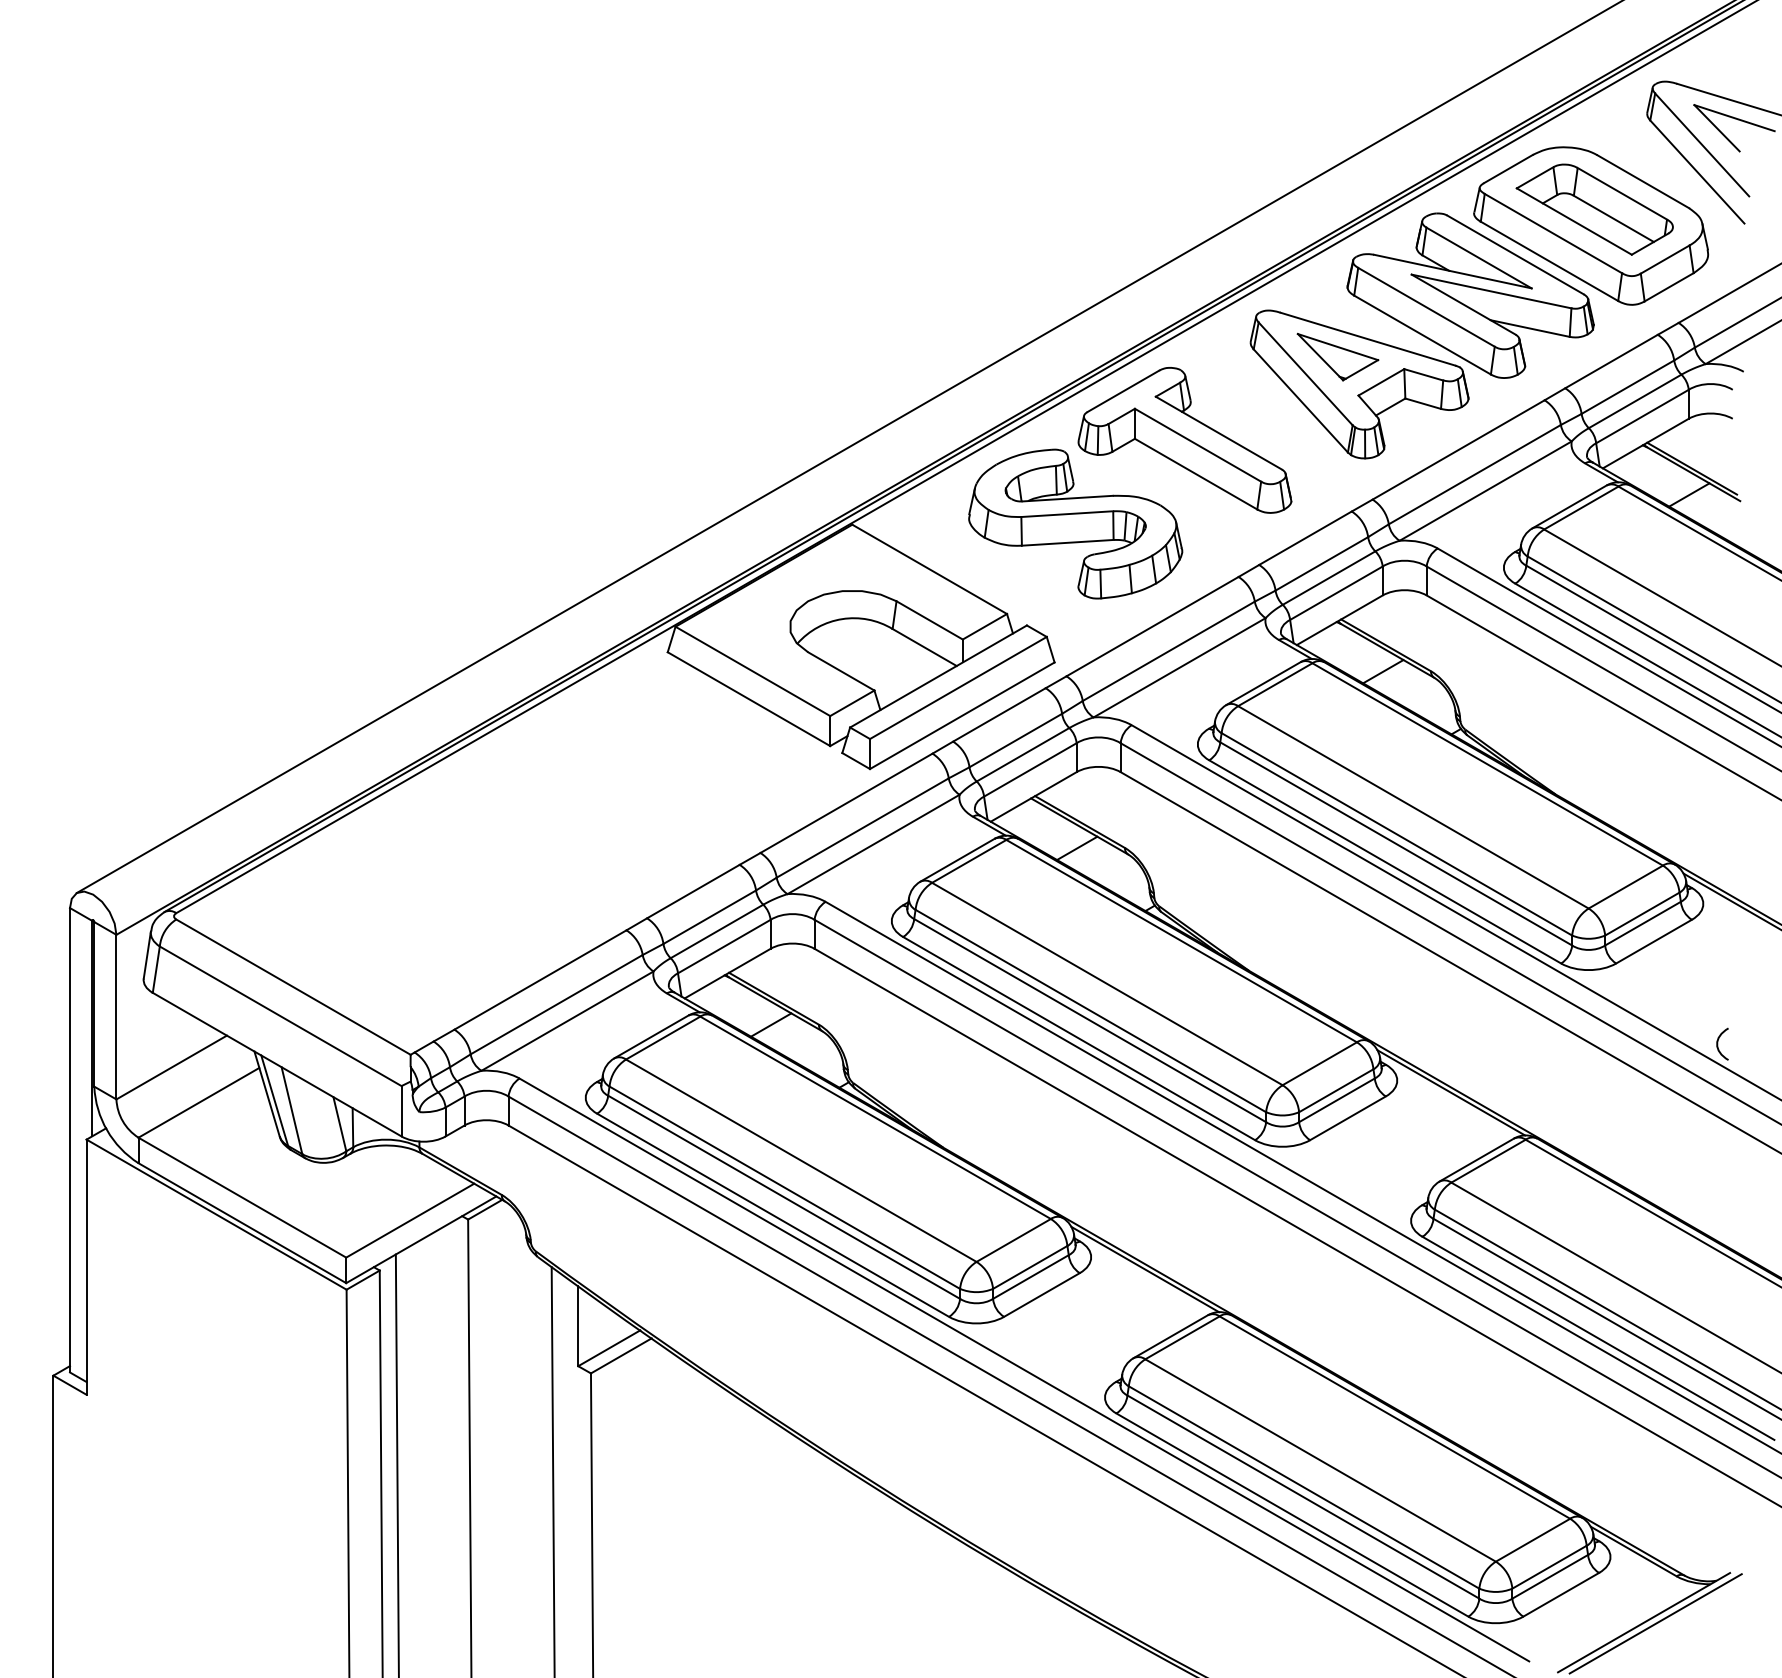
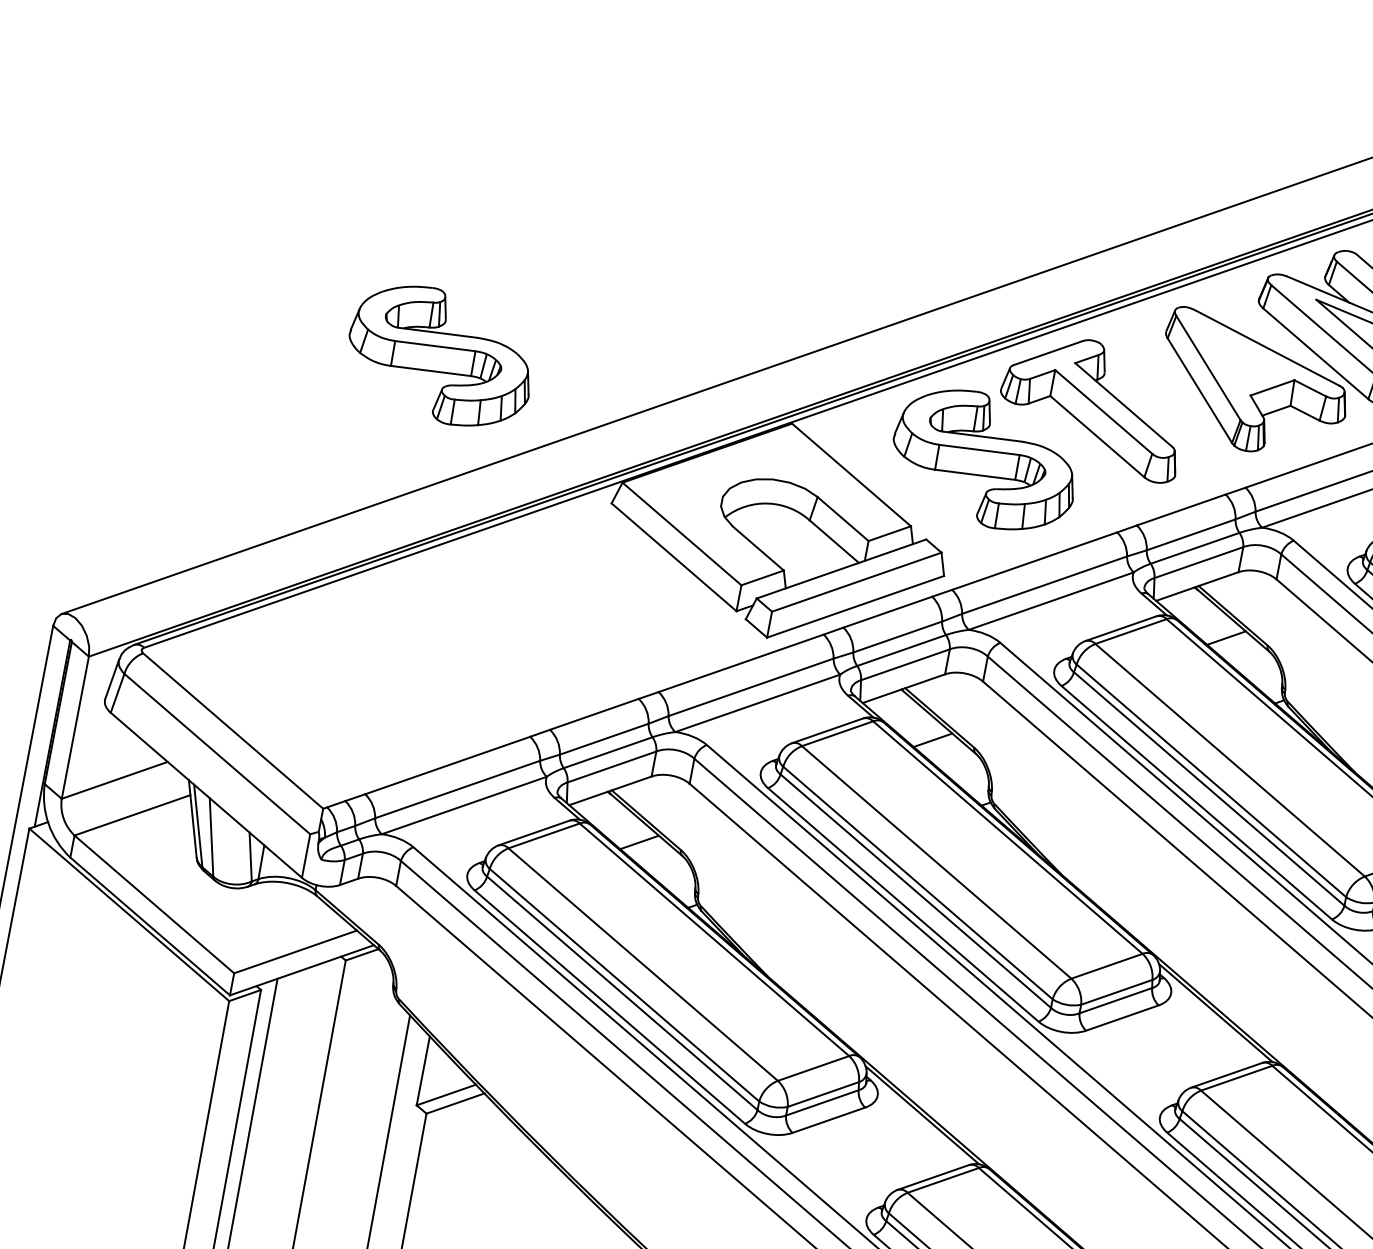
part: (1337, 356) -> (1238, 358), removed
part: (445, 523) -> (440, 355), added

